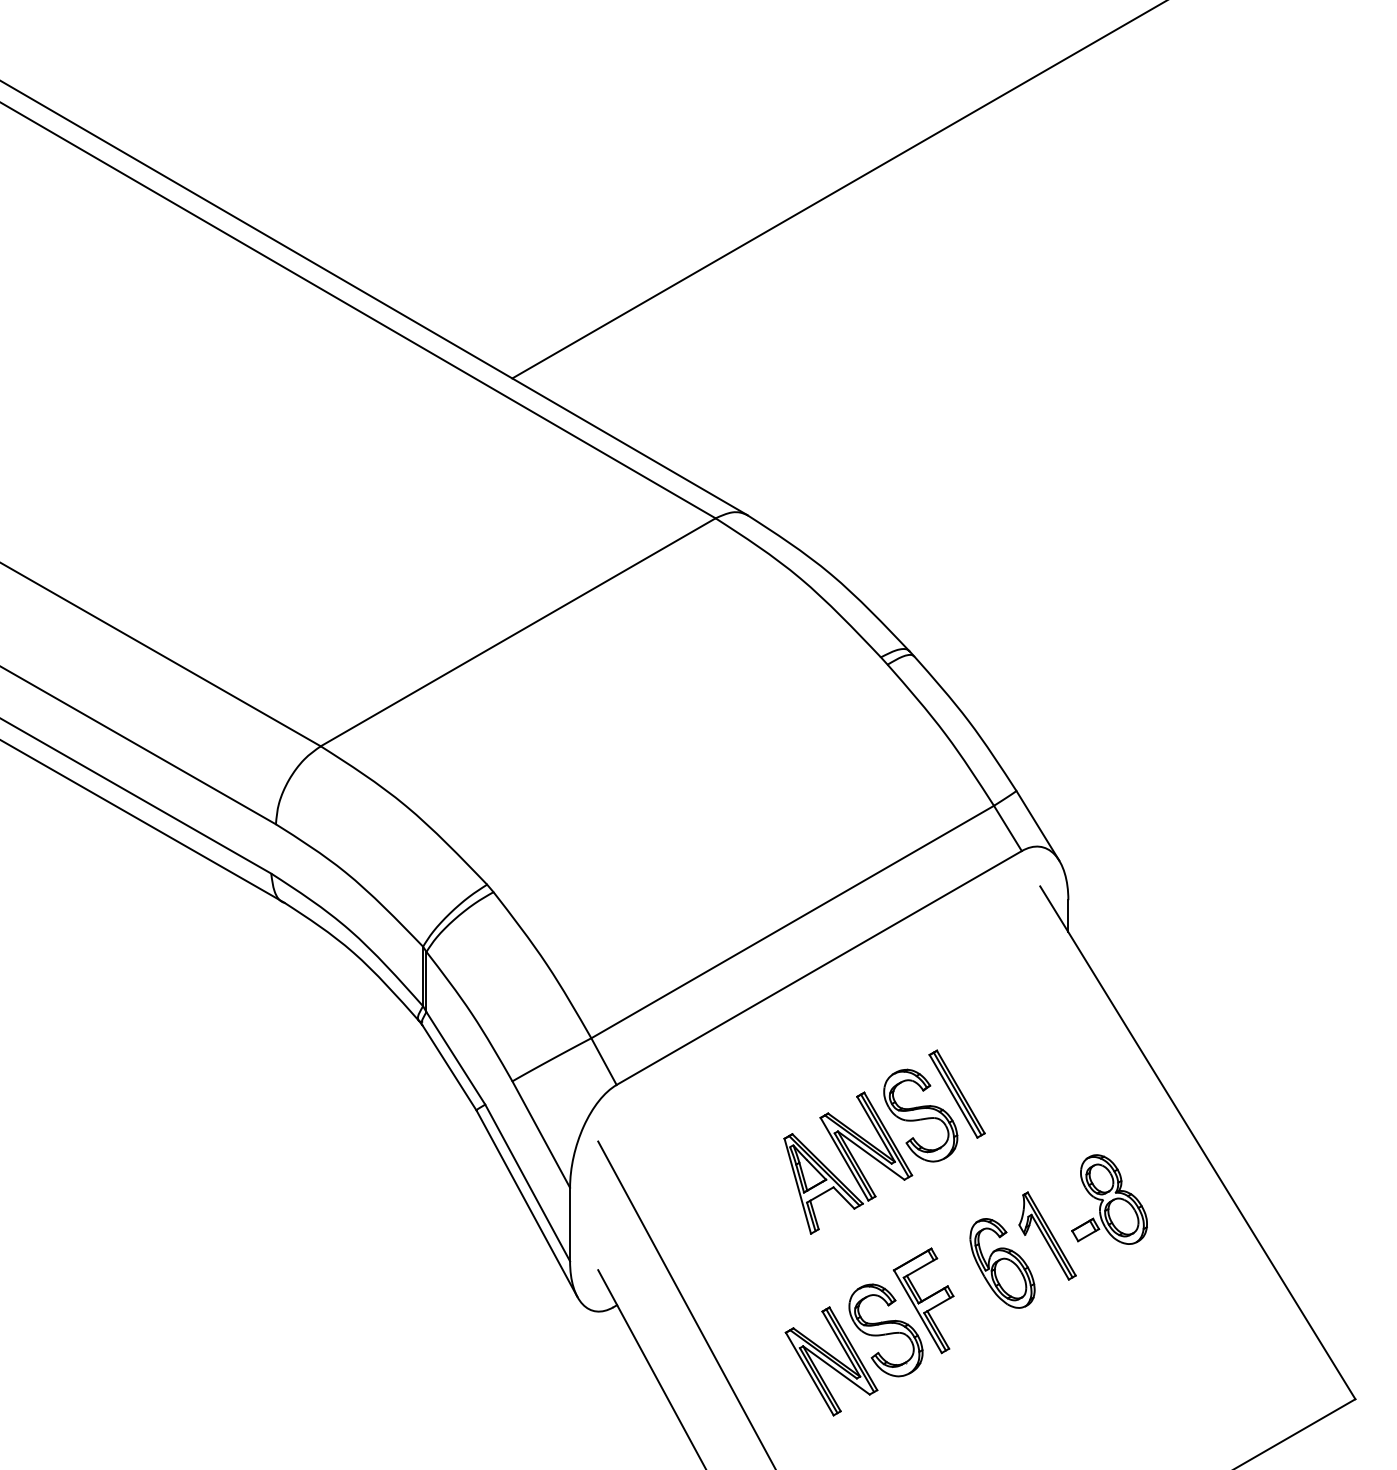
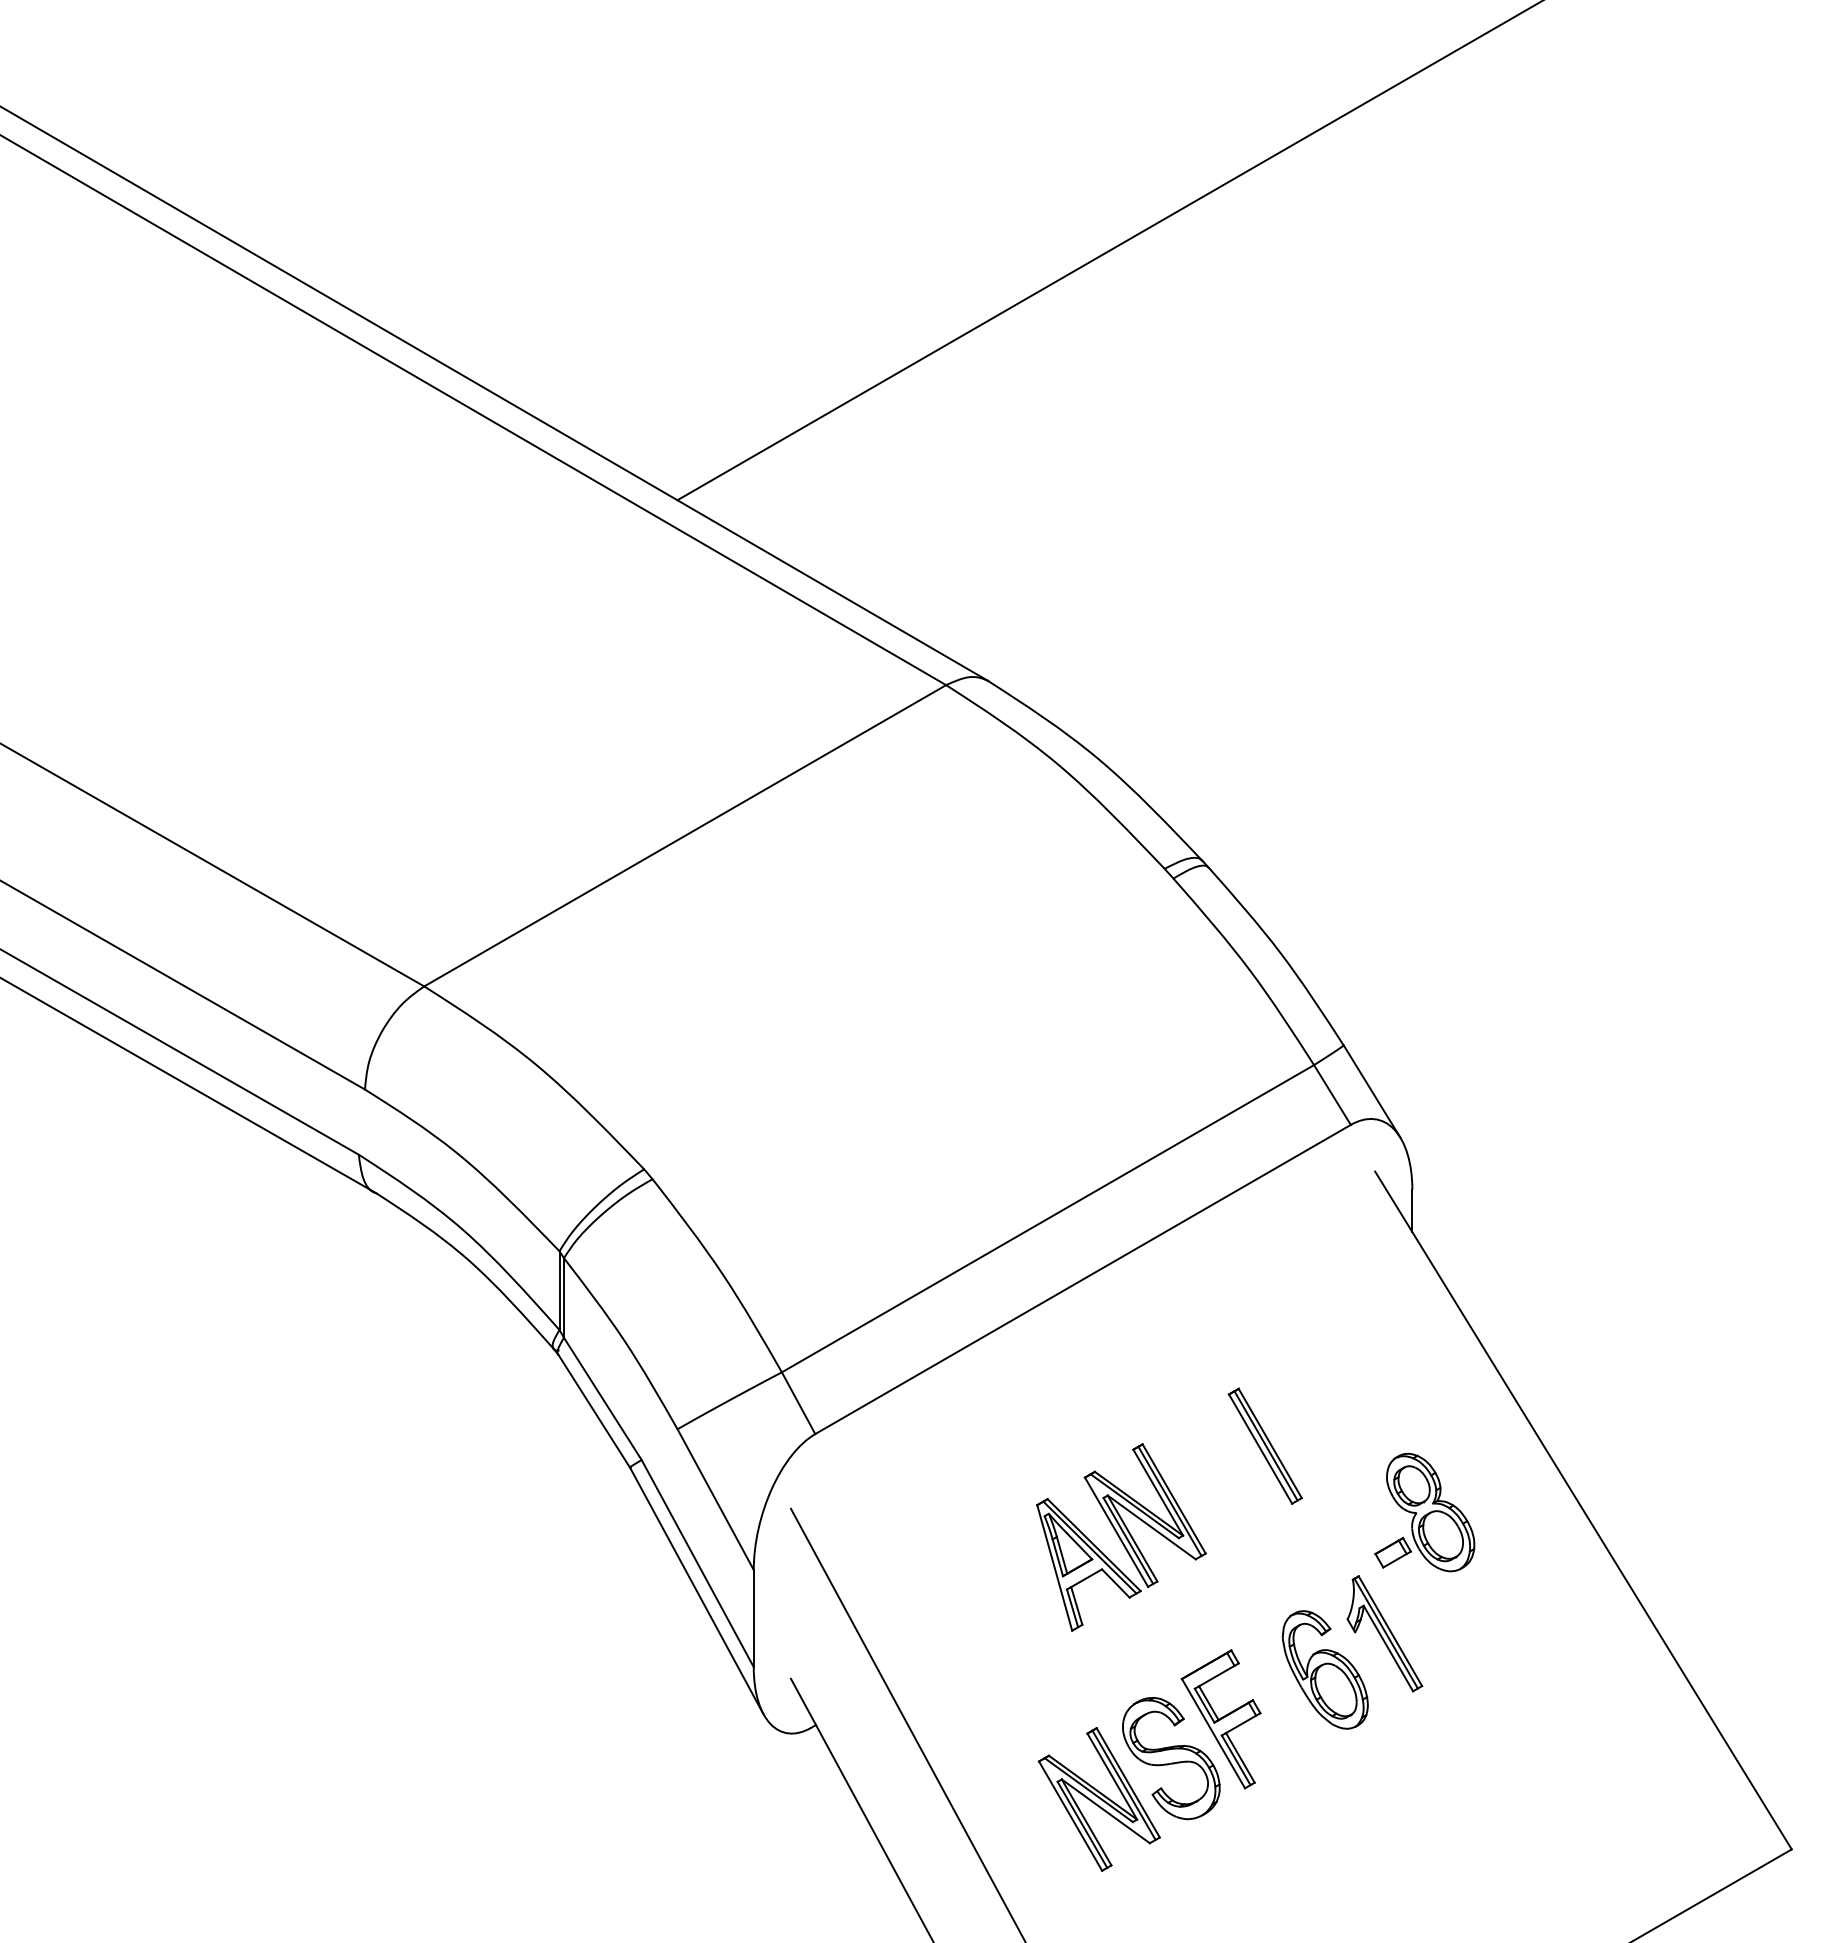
part: (920, 1115) -> (1217, 1474), removed
part: (1109, 1199) -> (1424, 1512), moved

